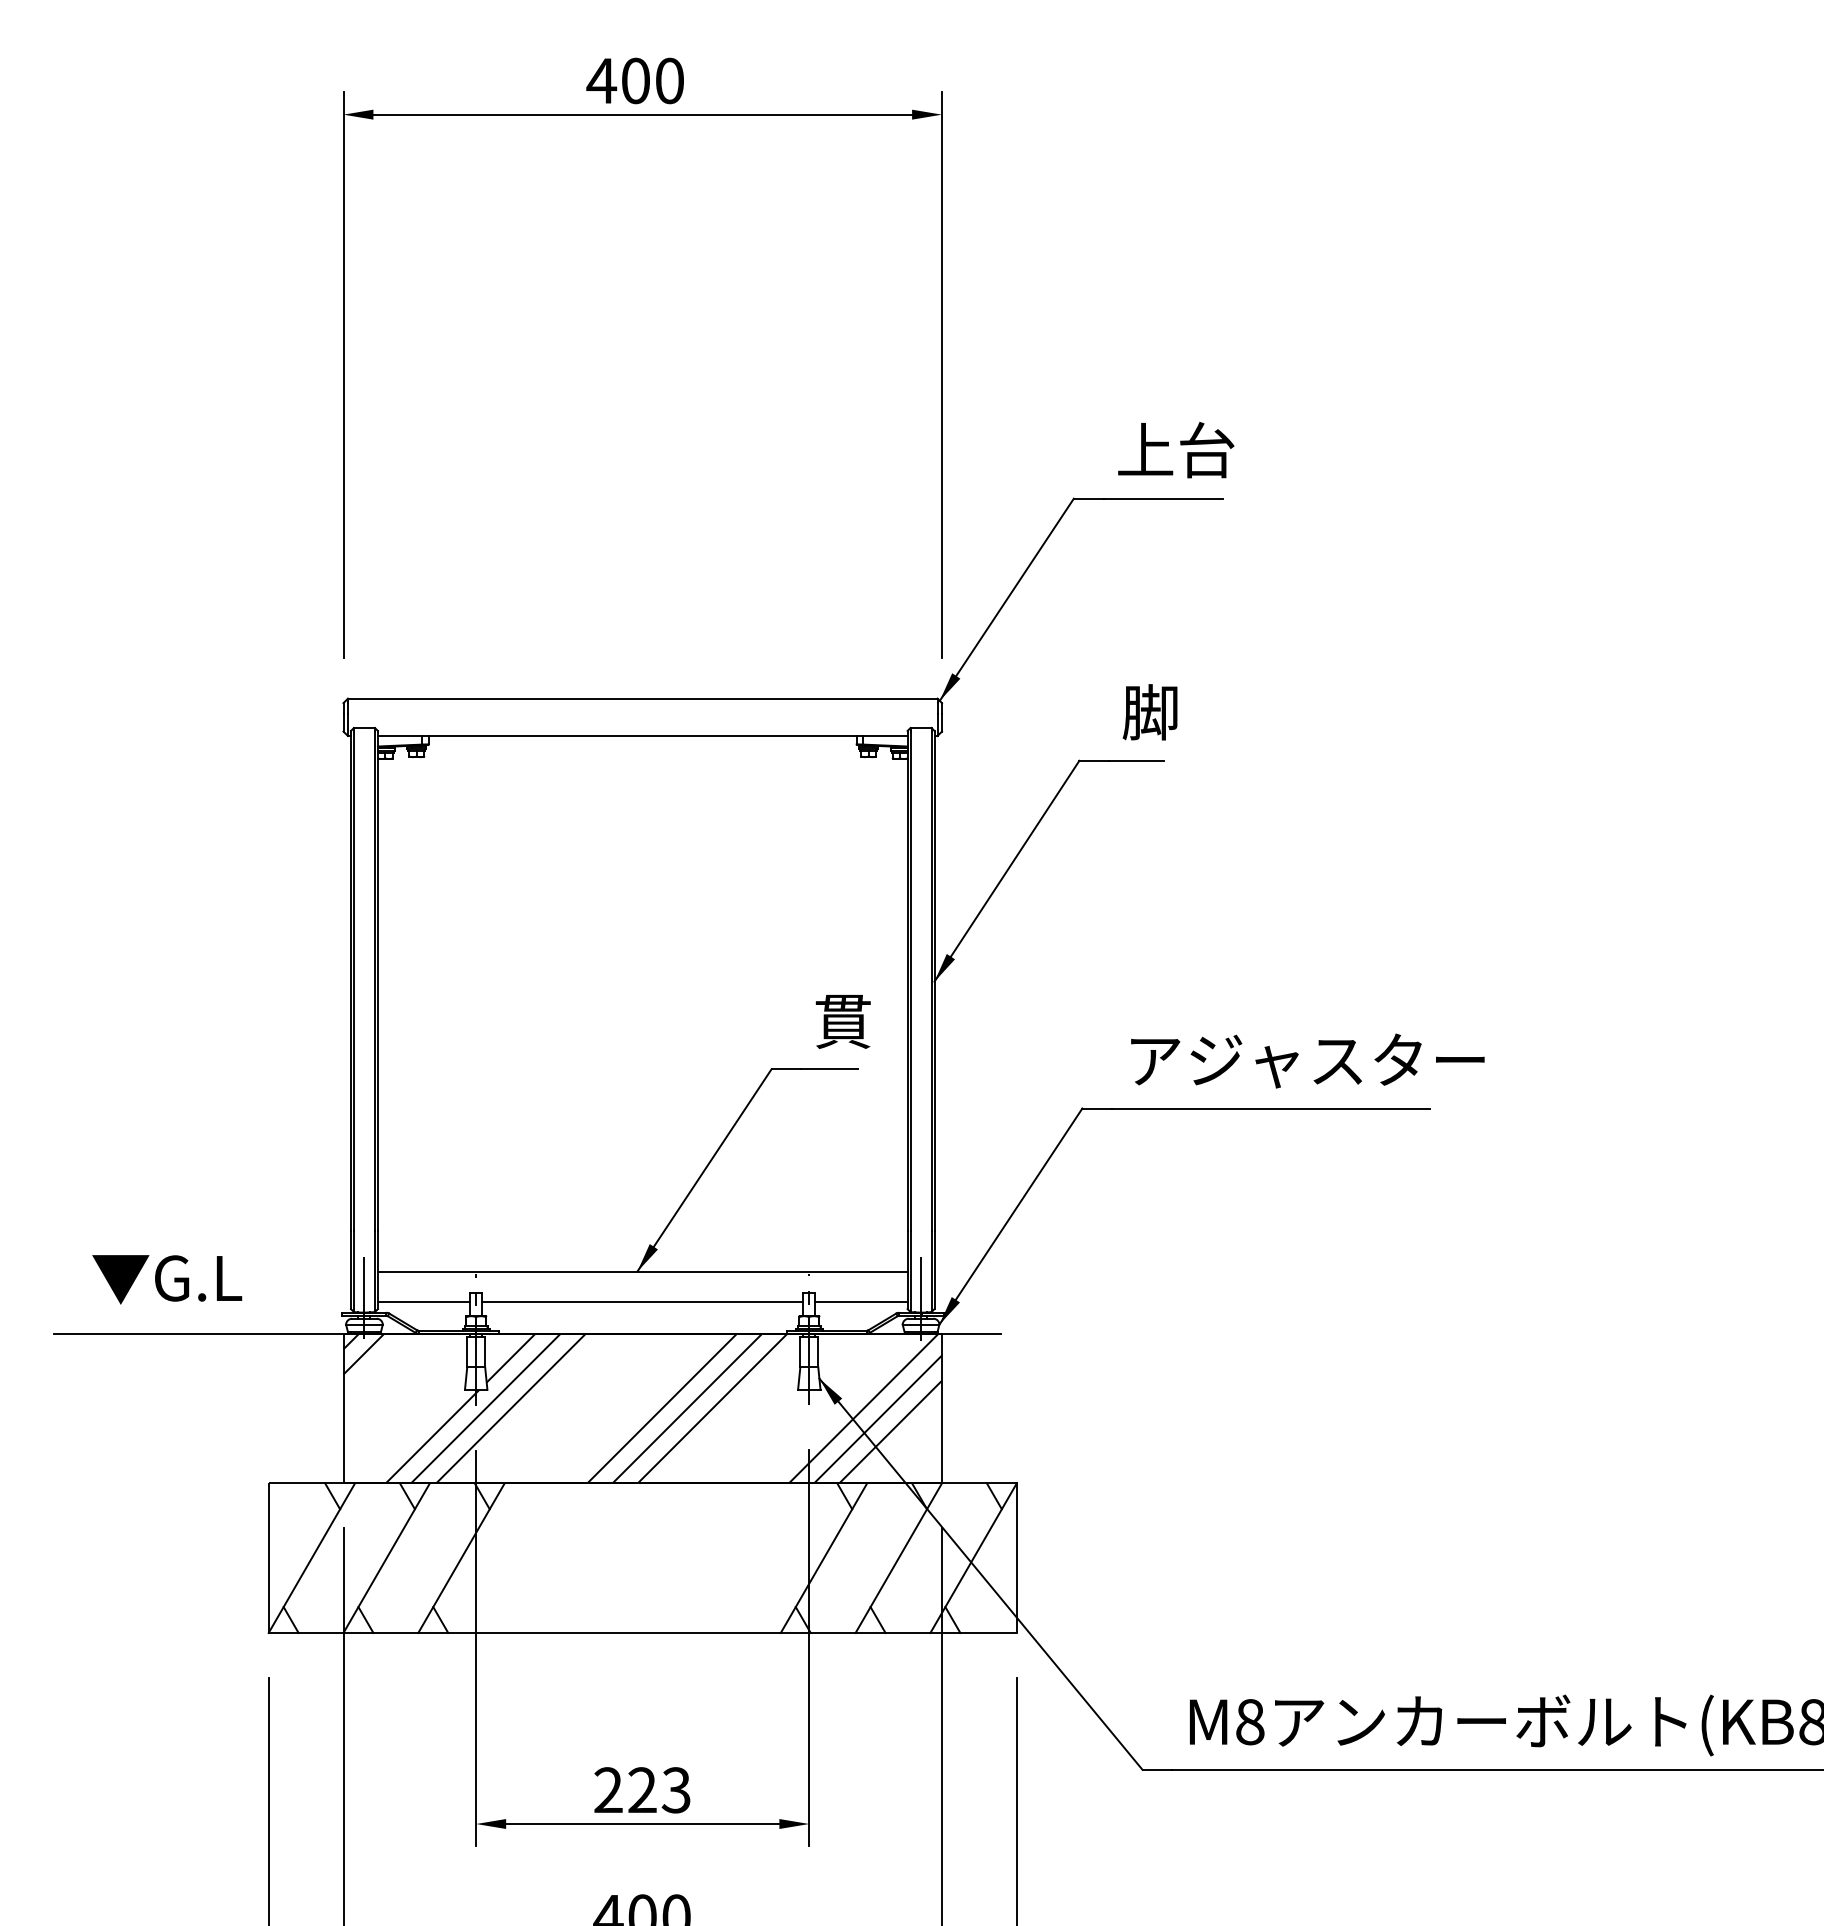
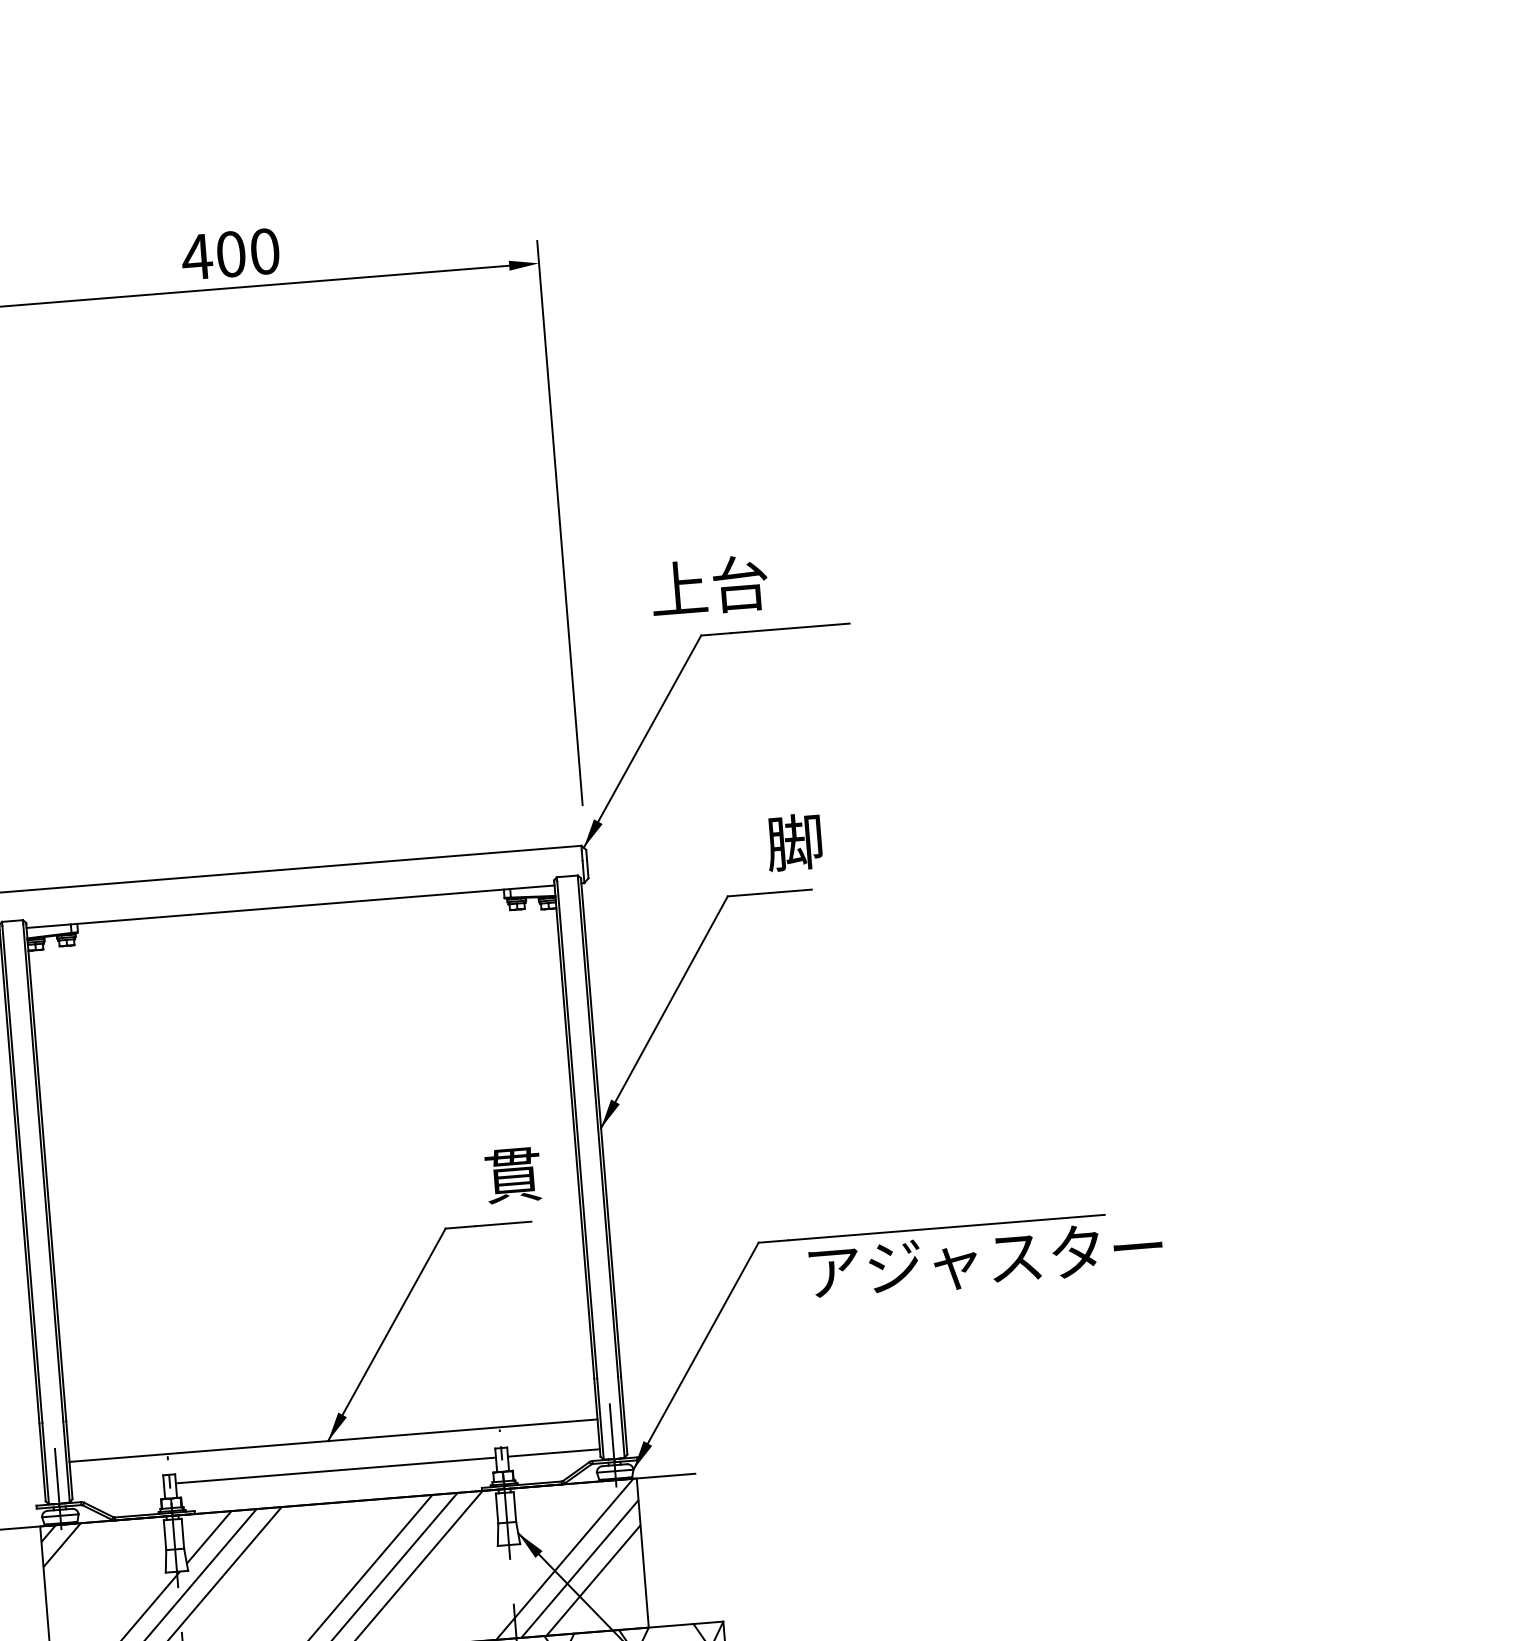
text: (1176, 450) -> (709, 586), moved
text: (1307, 1060) -> (985, 1259), moved
line: (423, 1301) -> (117, 1487), removed

